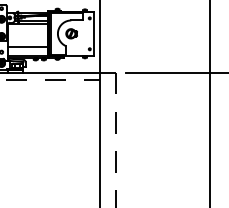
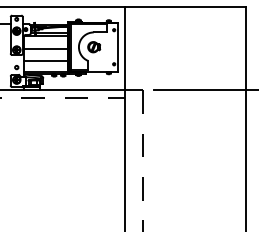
line: (27, 34) -> (45, 48), added

